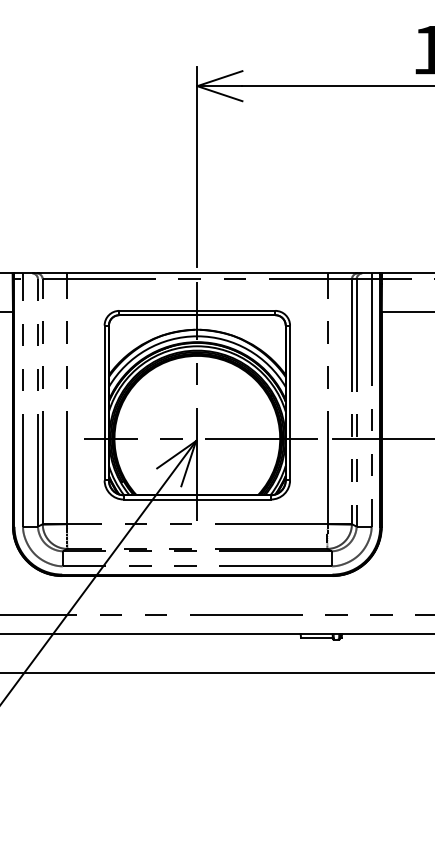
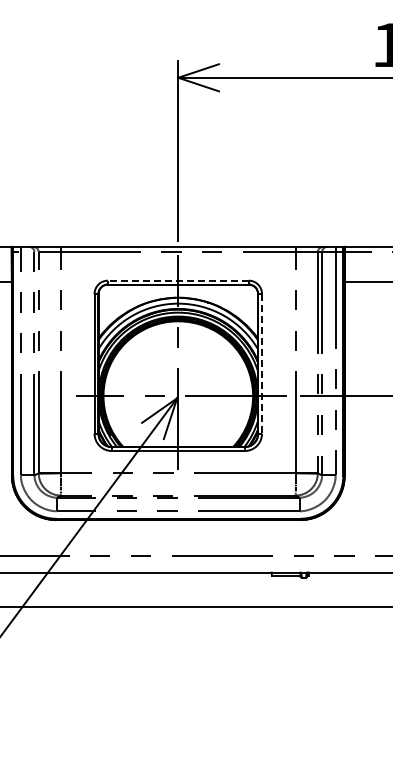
line: (196, 310) -> (177, 280), solid -> dashed
line: (290, 402) -> (262, 363), solid -> dashed

